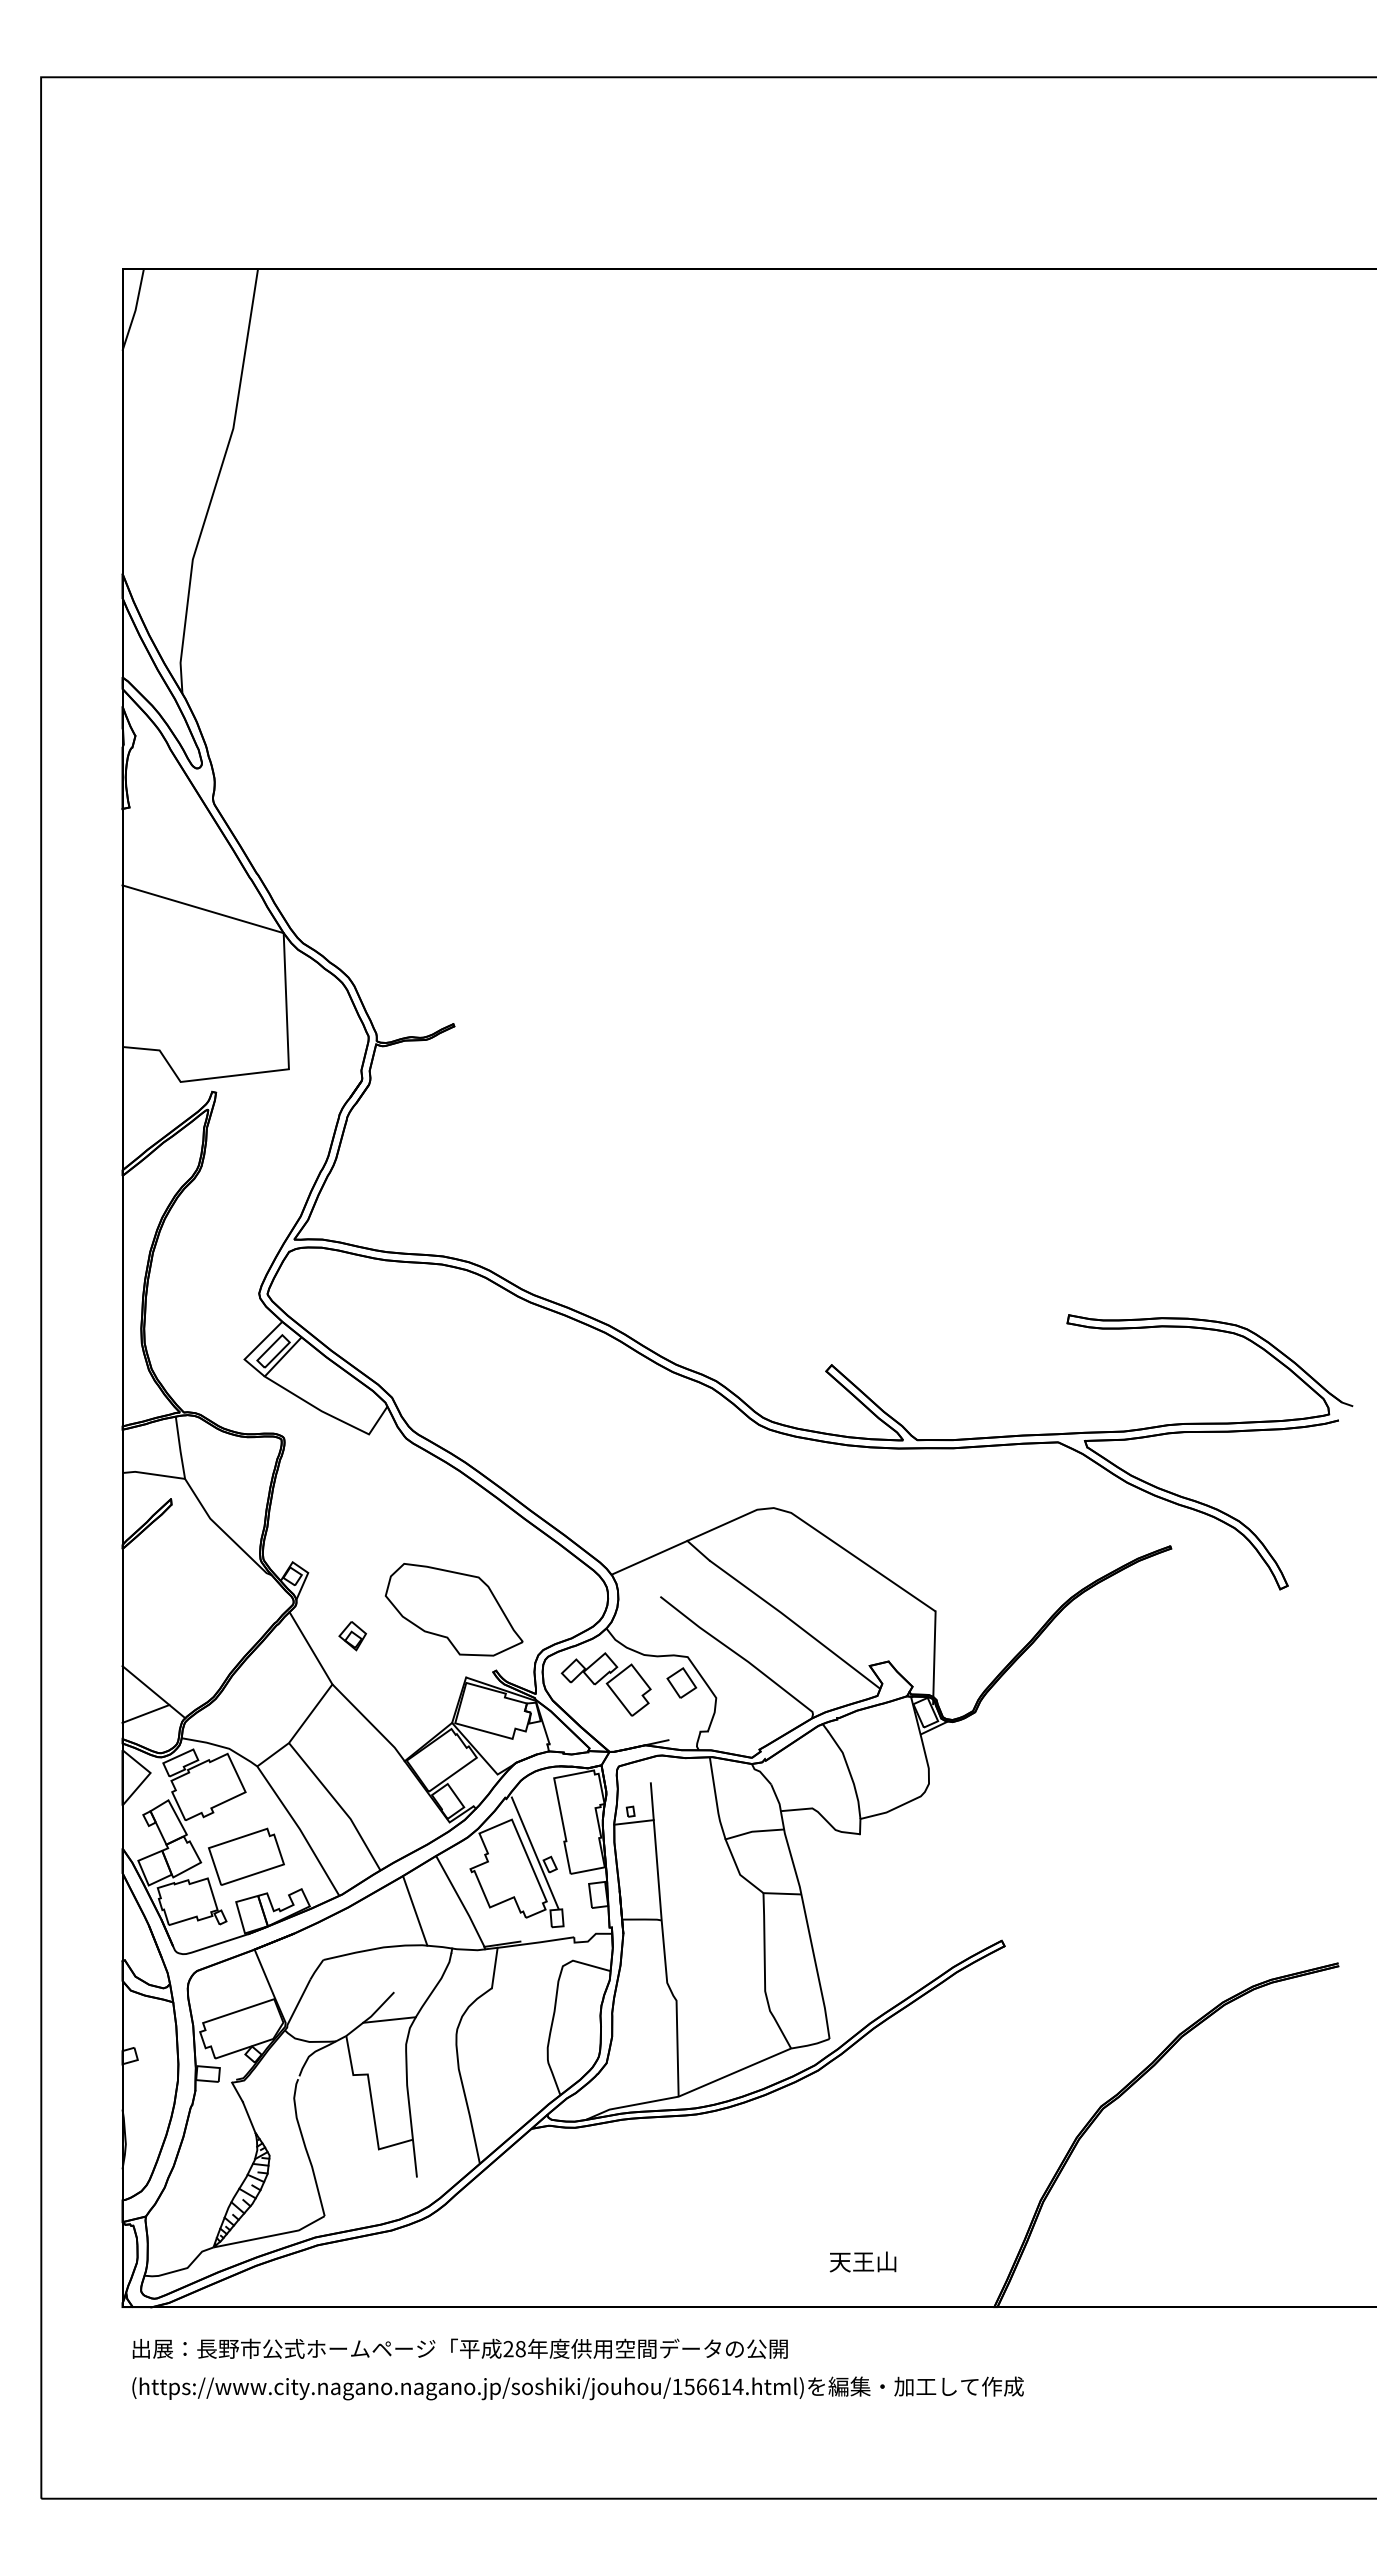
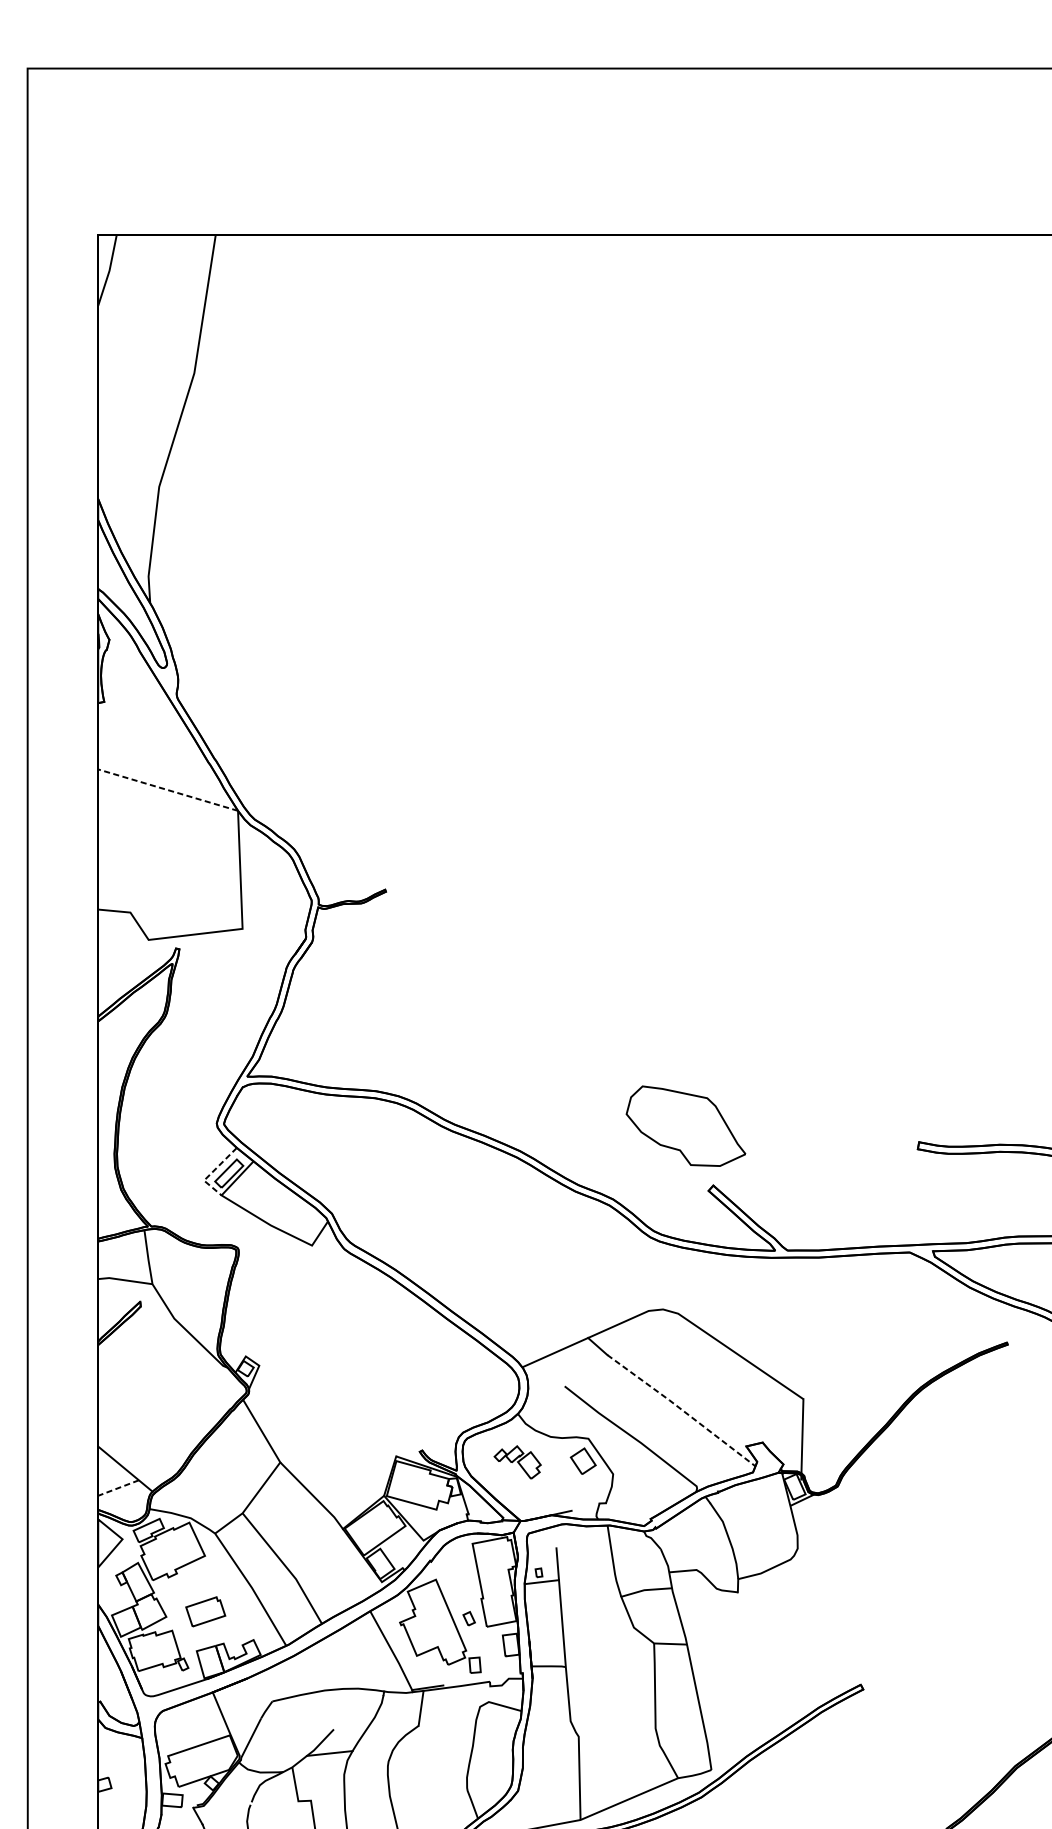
line: (202, 909) -> (167, 790), solid -> dashed
line: (253, 1350) -> (211, 1172), solid -> dashed
part: (453, 1609) -> (685, 1125), moved
line: (795, 1623) -> (681, 1409), solid -> dashed
part: (352, 1636) -> (297, 1420), removed
part: (605, 1684) -> (517, 1462), size x0.6
line: (145, 1714) -> (118, 1488), solid -> dashed
line: (534, 1852) -> (455, 1608), removed
part: (246, 1856) -> (205, 1611), size x0.6
line: (415, 1910) -> (352, 1658), removed

